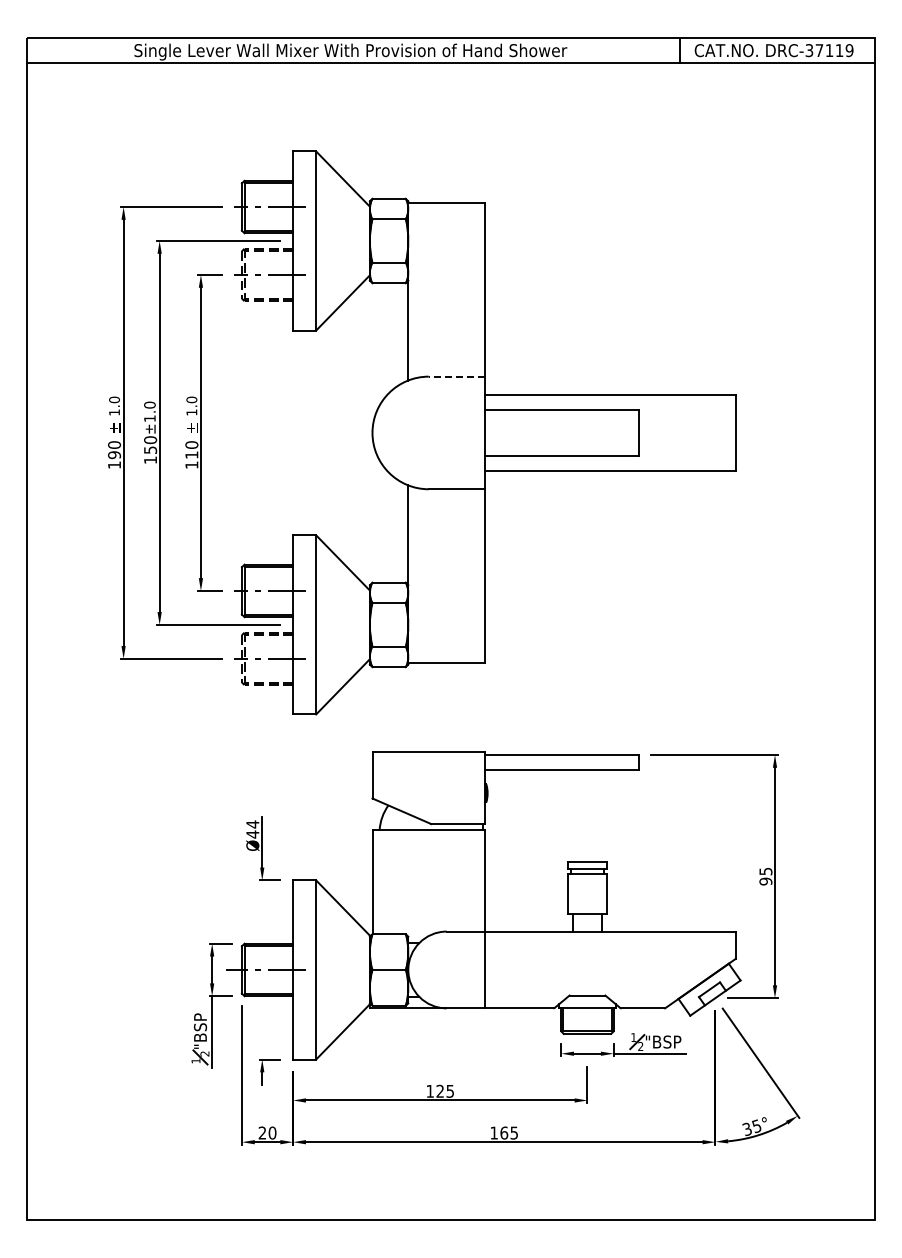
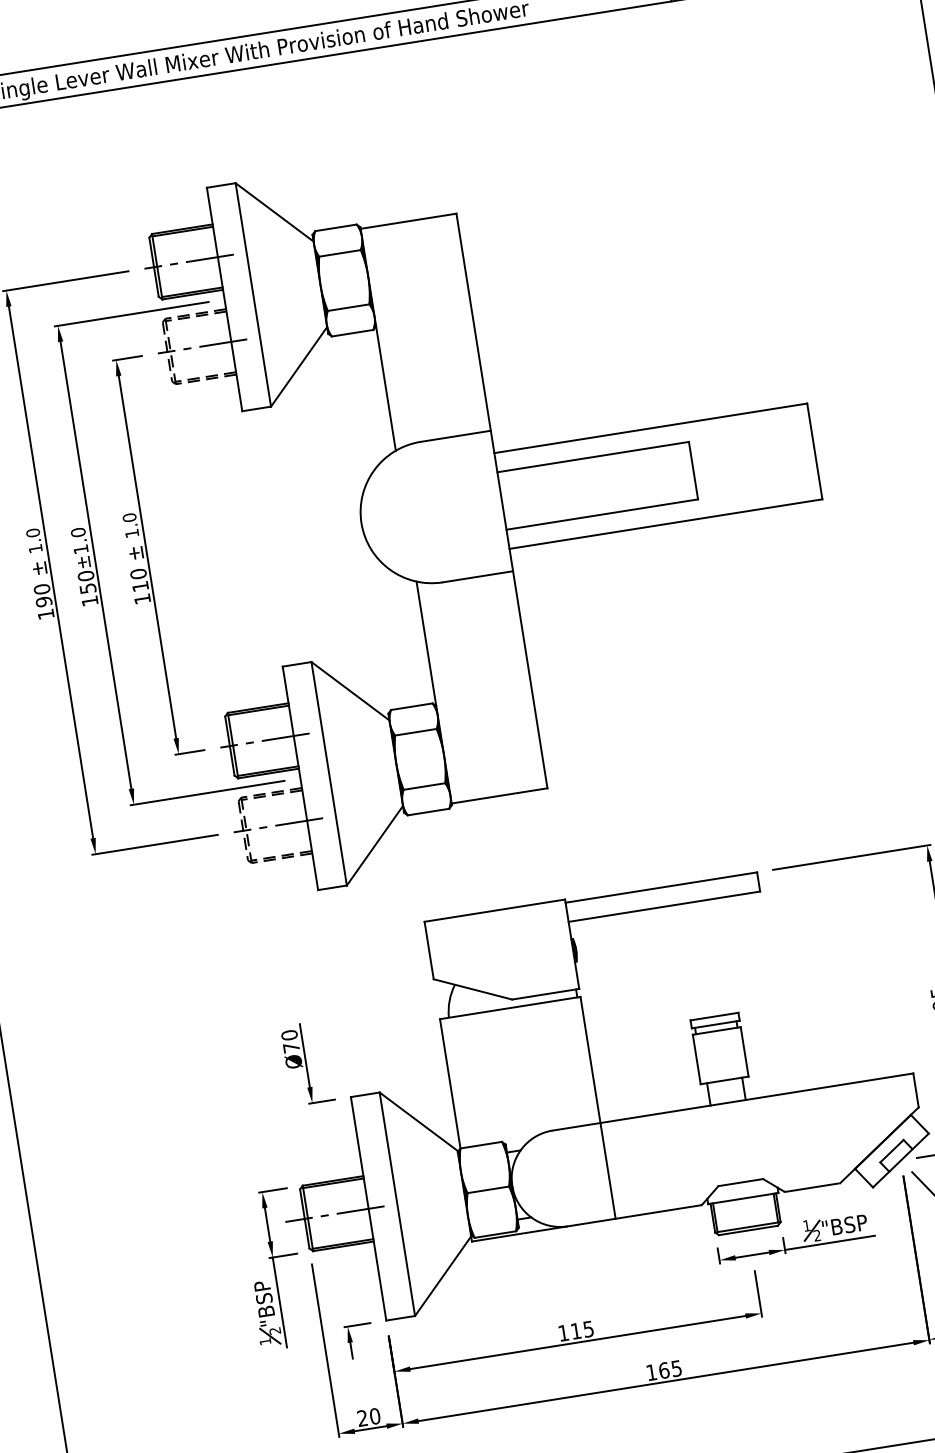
line: (456, 376) -> (455, 436), dashed -> solid
text: (252, 829) -> (290, 1041), Ø44 -> Ø70
text: (439, 1090) -> (574, 1330), 125 -> 115

